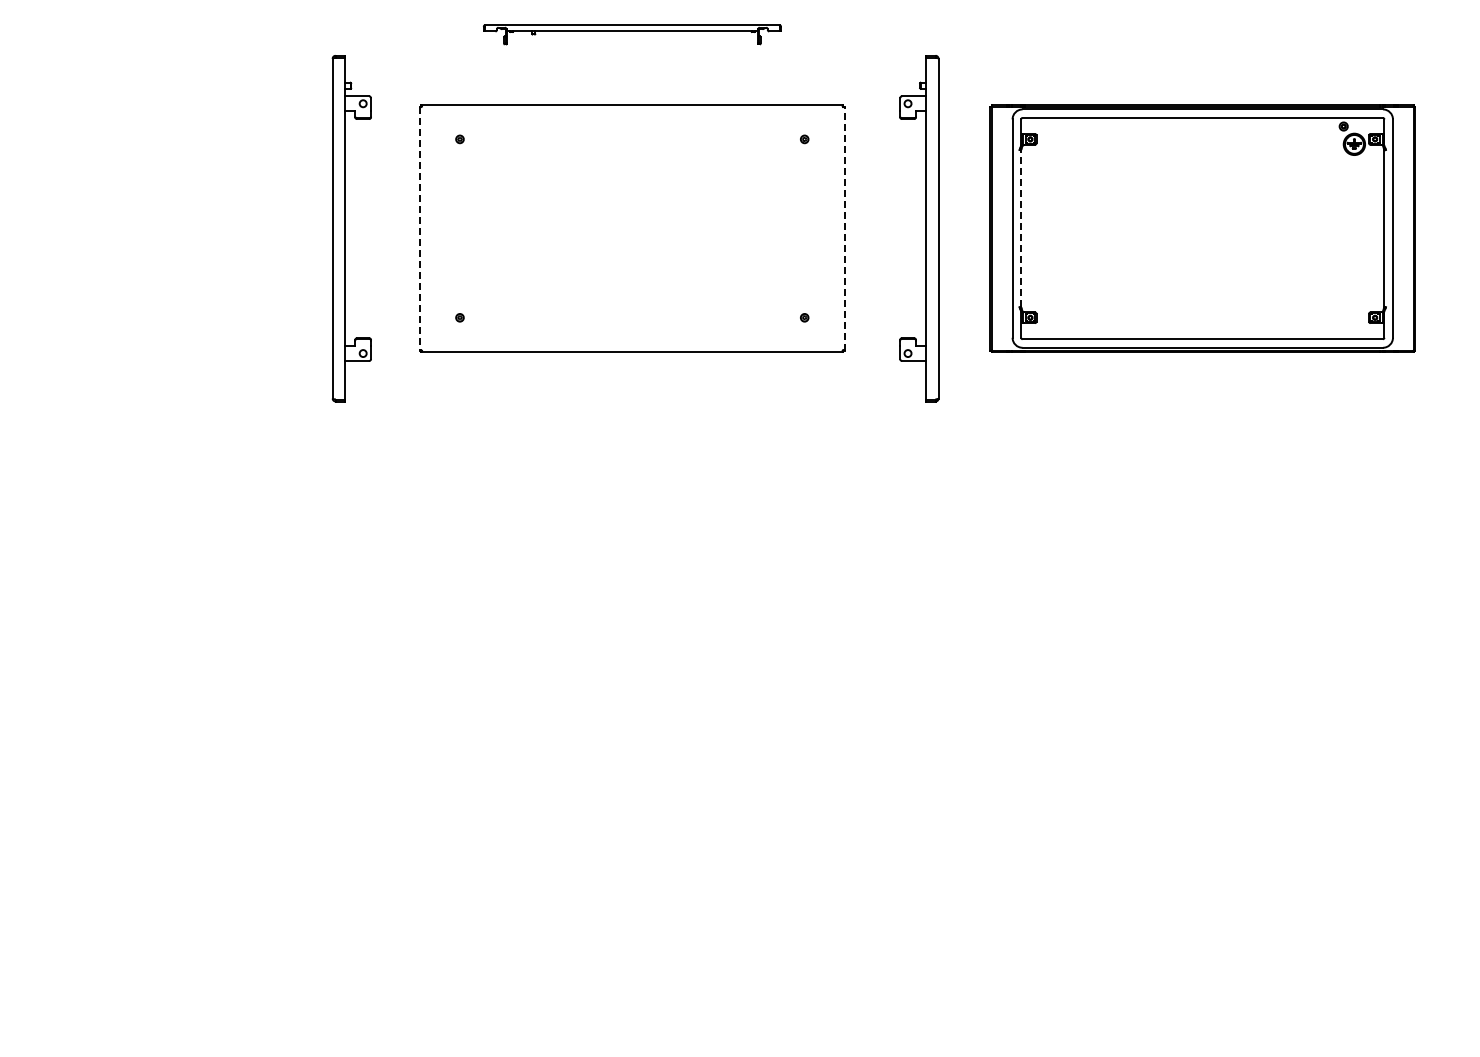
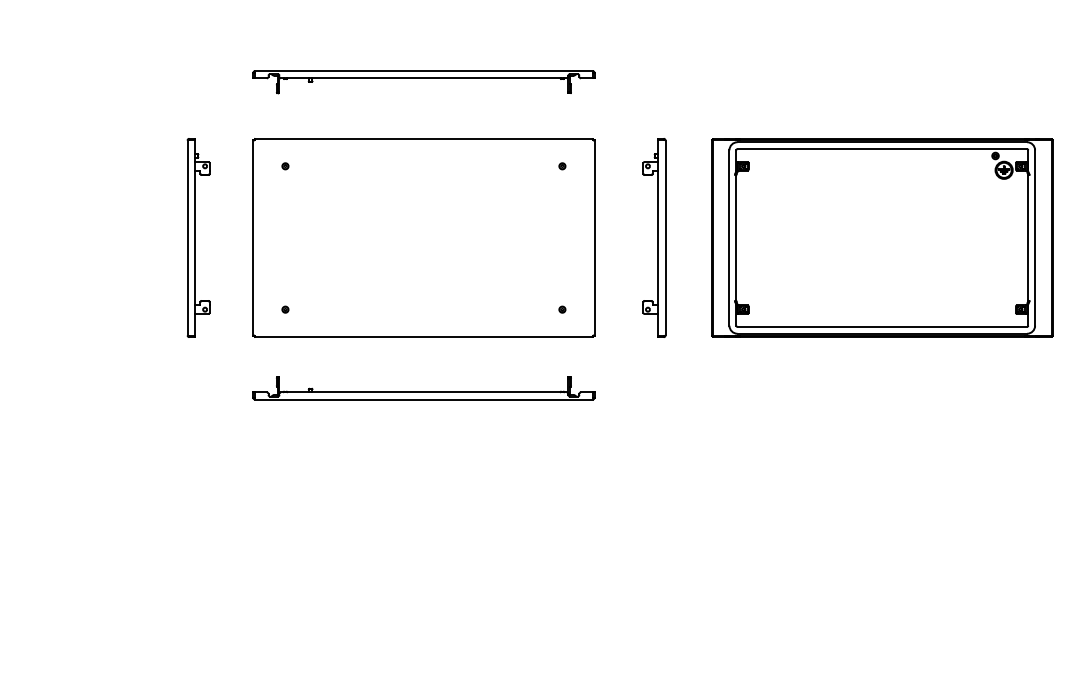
part: (632, 34) -> (424, 82), size x1.43
part: (351, 228) -> (198, 237), size x0.71
line: (844, 228) -> (594, 237), dashed -> solid
part: (918, 228) -> (653, 237), size x0.71
line: (1021, 228) -> (736, 237), dashed -> solid
line: (420, 229) -> (253, 238), dashed -> solid
part: (632, 415) -> (424, 388), added

